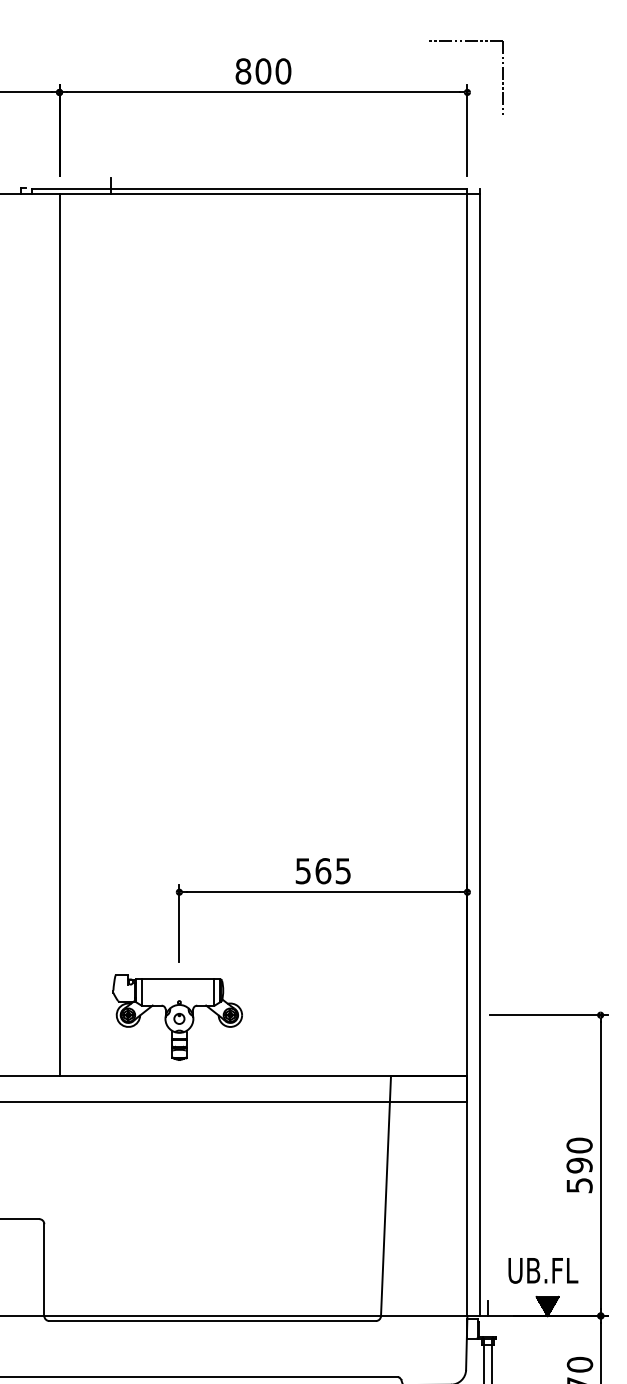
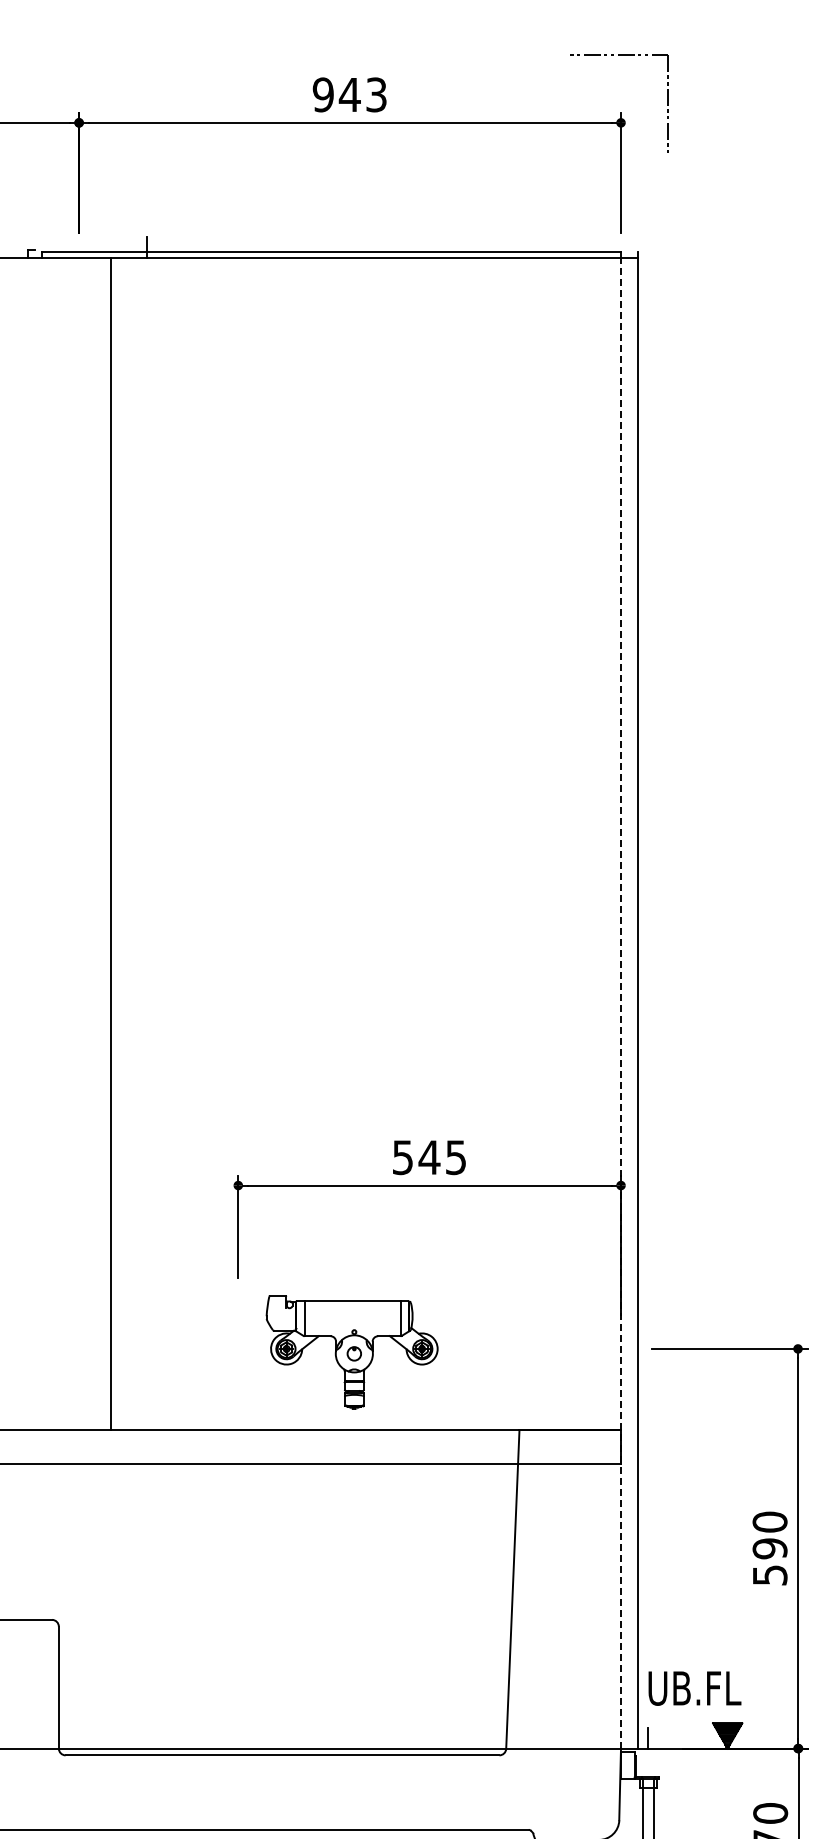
text: (263, 71) -> (349, 94), 800 -> 943
line: (59, 635) -> (111, 844), moved
line: (467, 754) -> (621, 1002), solid -> dashed
text: (323, 871) -> (429, 1157), 565 -> 545
part: (177, 1017) -> (351, 1352), moved
text: (543, 1270) -> (694, 1688), moved

